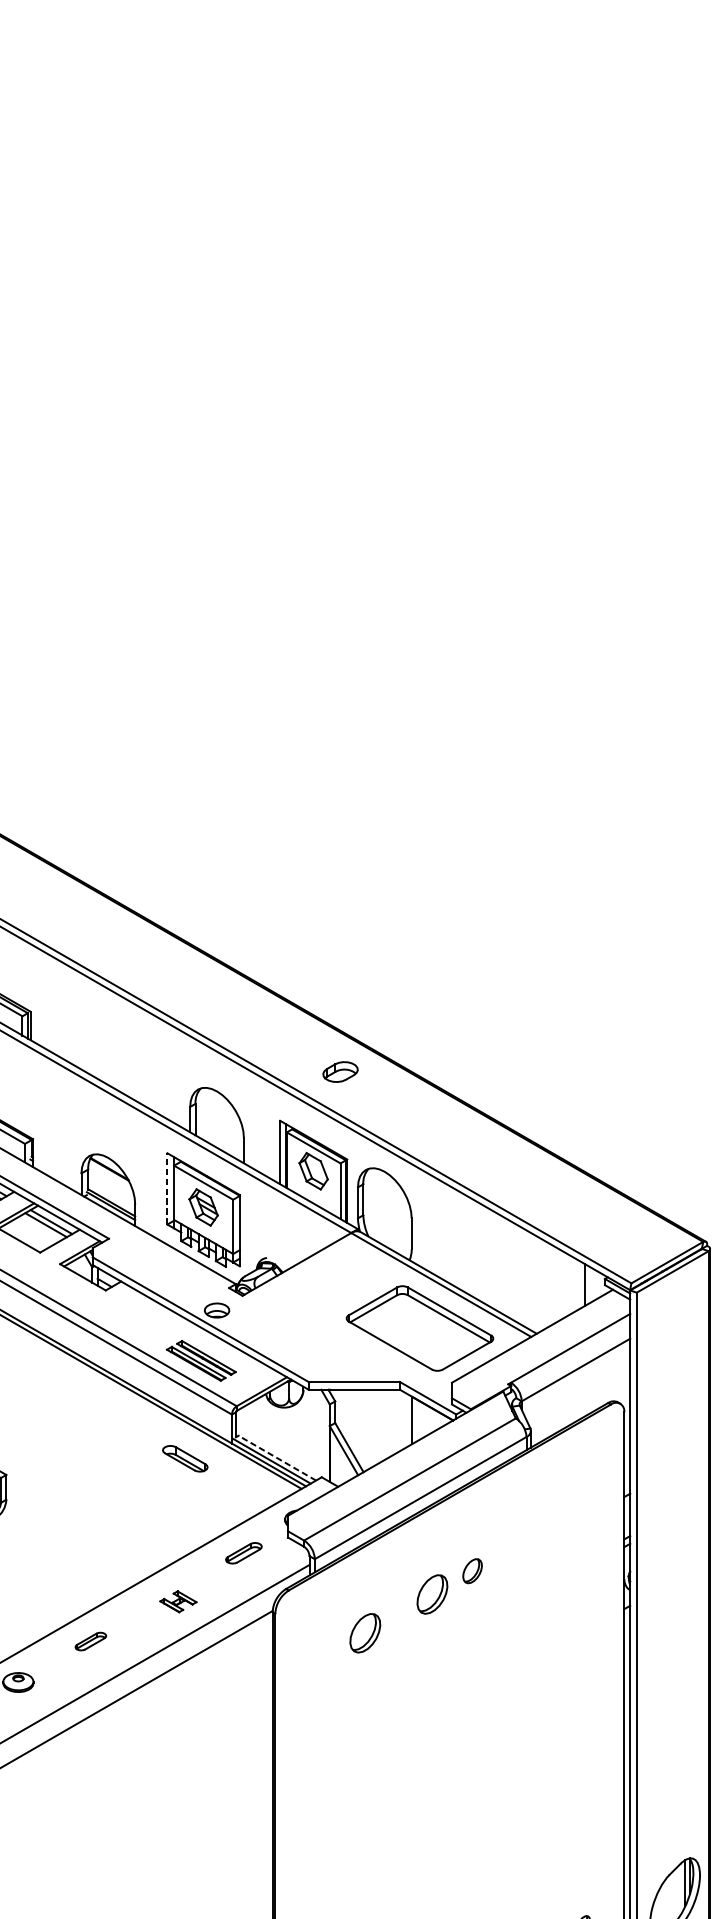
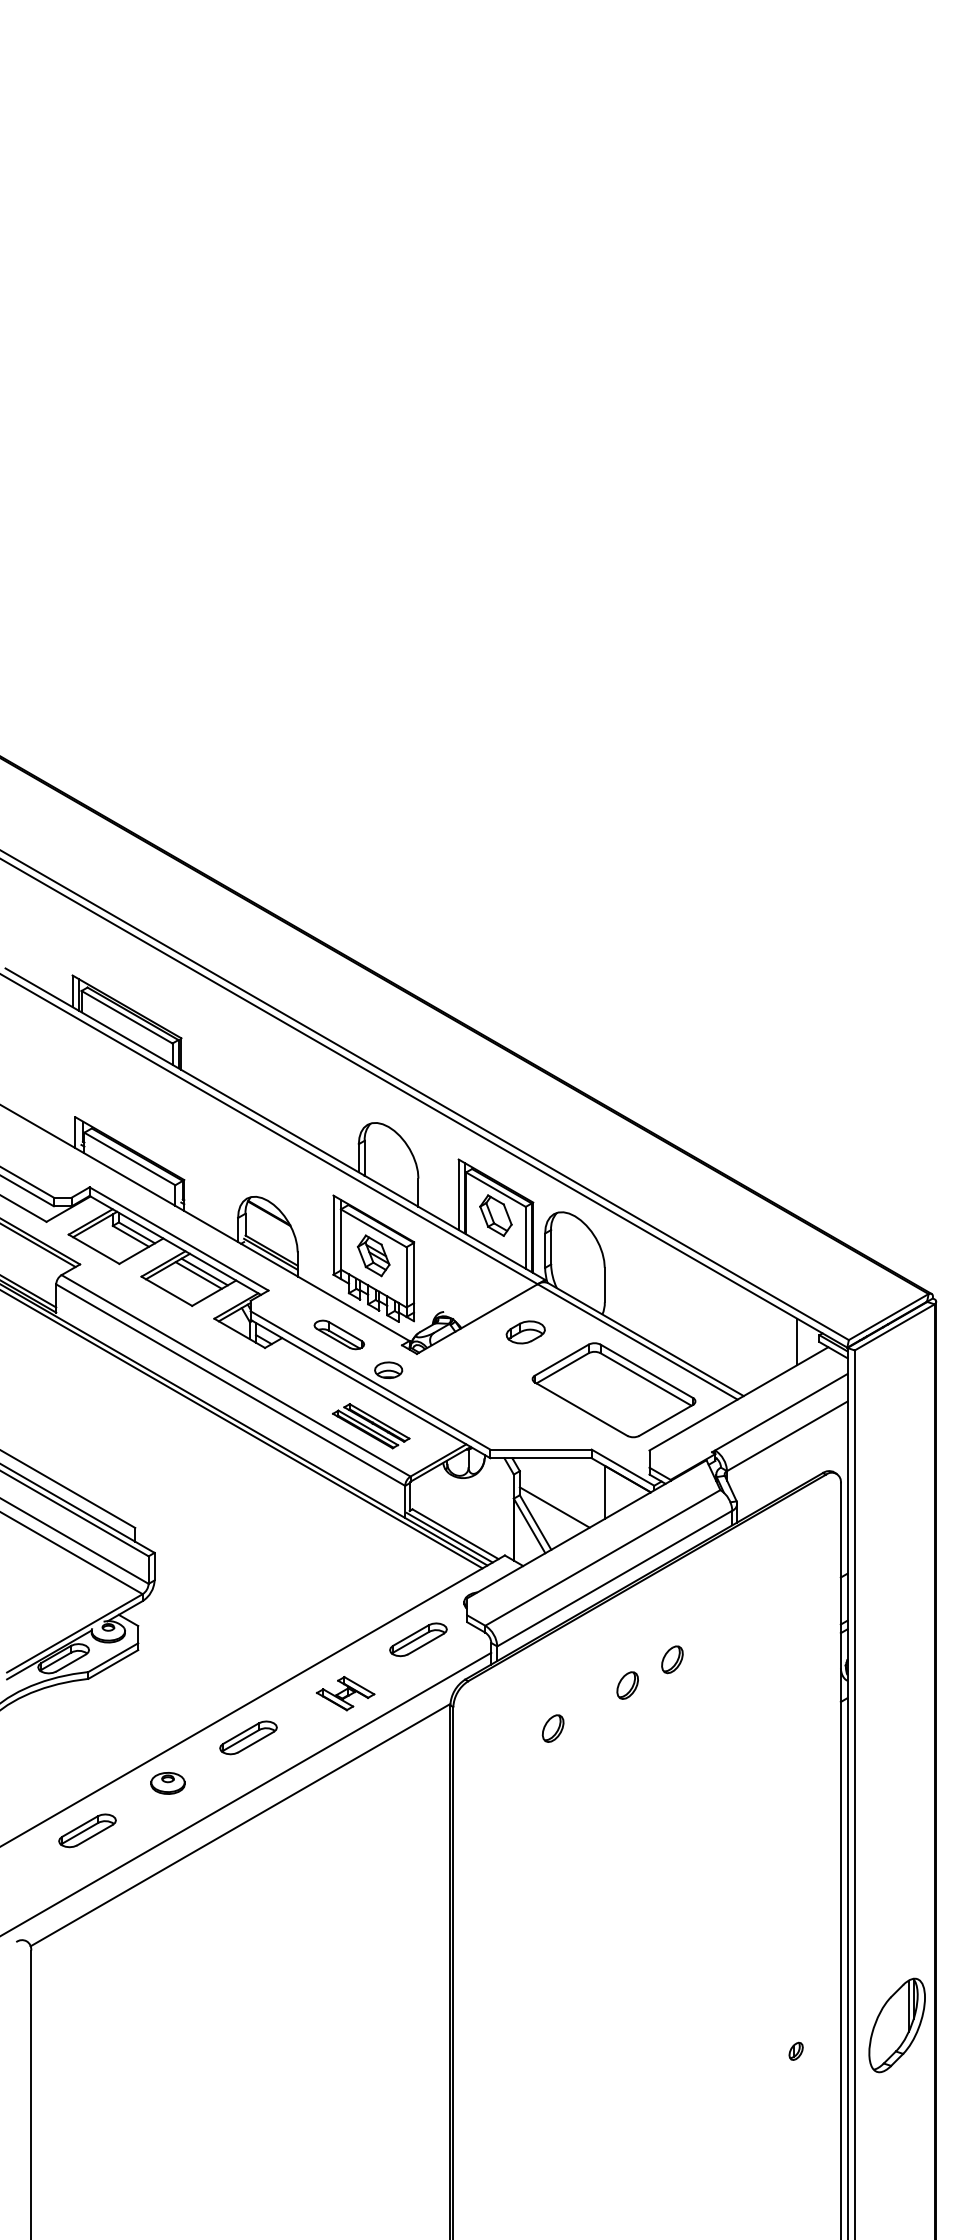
part: (340, 1072) -> (525, 1332), moved
line: (167, 1189) -> (333, 1235), dashed -> solid
line: (366, 1434) -> (554, 1507), added
part: (185, 1458) -> (339, 1334), moved
line: (277, 1458) -> (455, 1534), dashed -> solid
part: (243, 1552) -> (418, 1639), size x1.43
part: (432, 1594) -> (627, 1685), size x0.62
part: (178, 1601) -> (345, 1693), size x1.43
part: (364, 1633) -> (552, 1728), size x0.62
part: (90, 1641) -> (248, 1737), size x1.67

